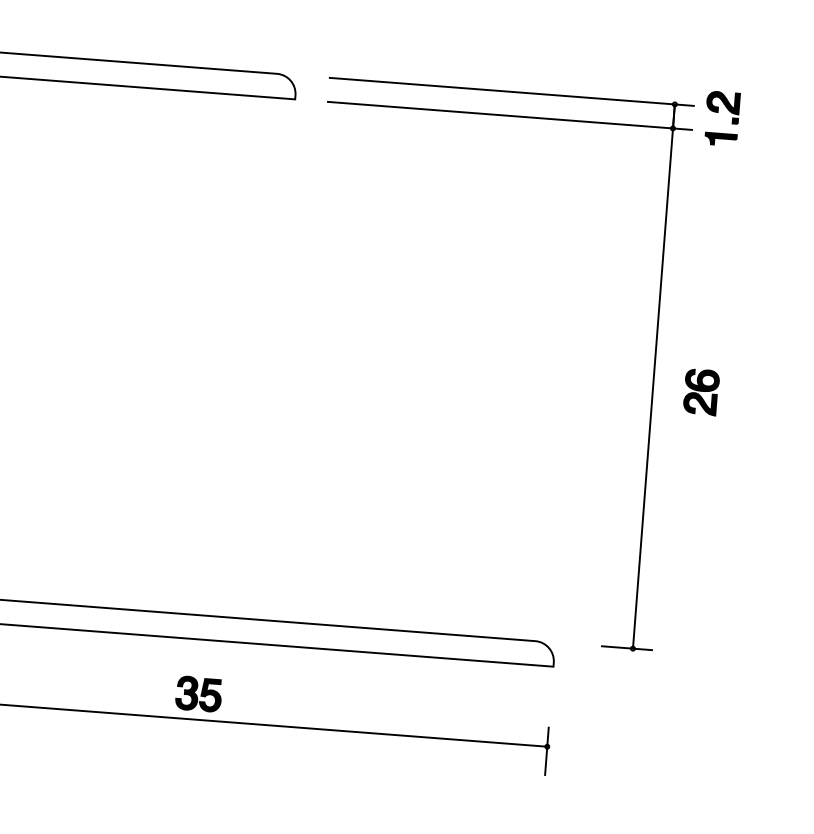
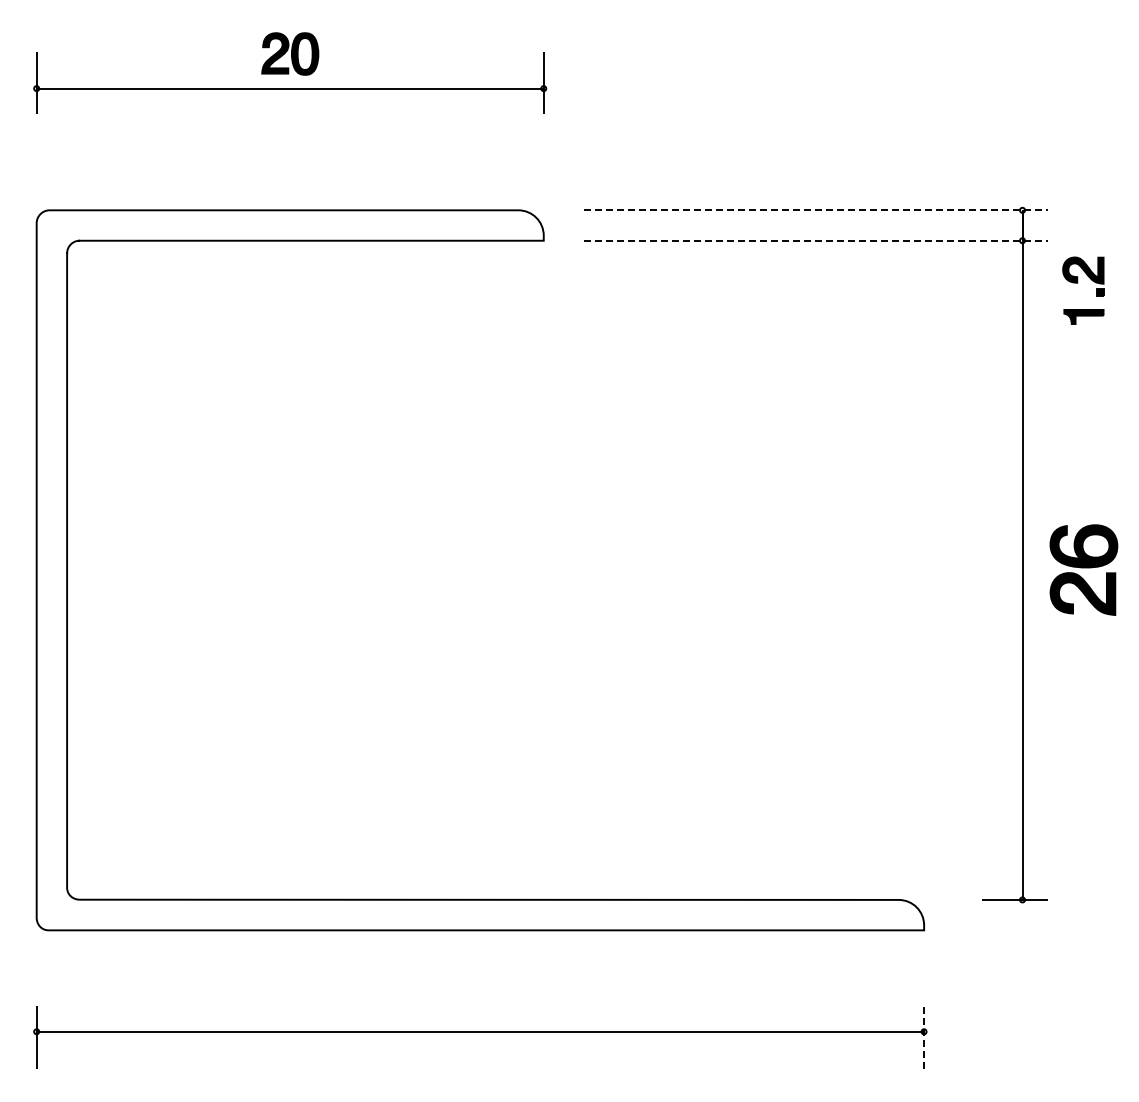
line: (511, 92) -> (815, 210), solid -> dashed
part: (717, 112) -> (1077, 283), moved
line: (509, 115) -> (815, 240), solid -> dashed
part: (701, 392) -> (1083, 570), size x1.6
part: (198, 693) -> (479, 998), removed
line: (547, 751) -> (924, 1037), solid -> dashed

